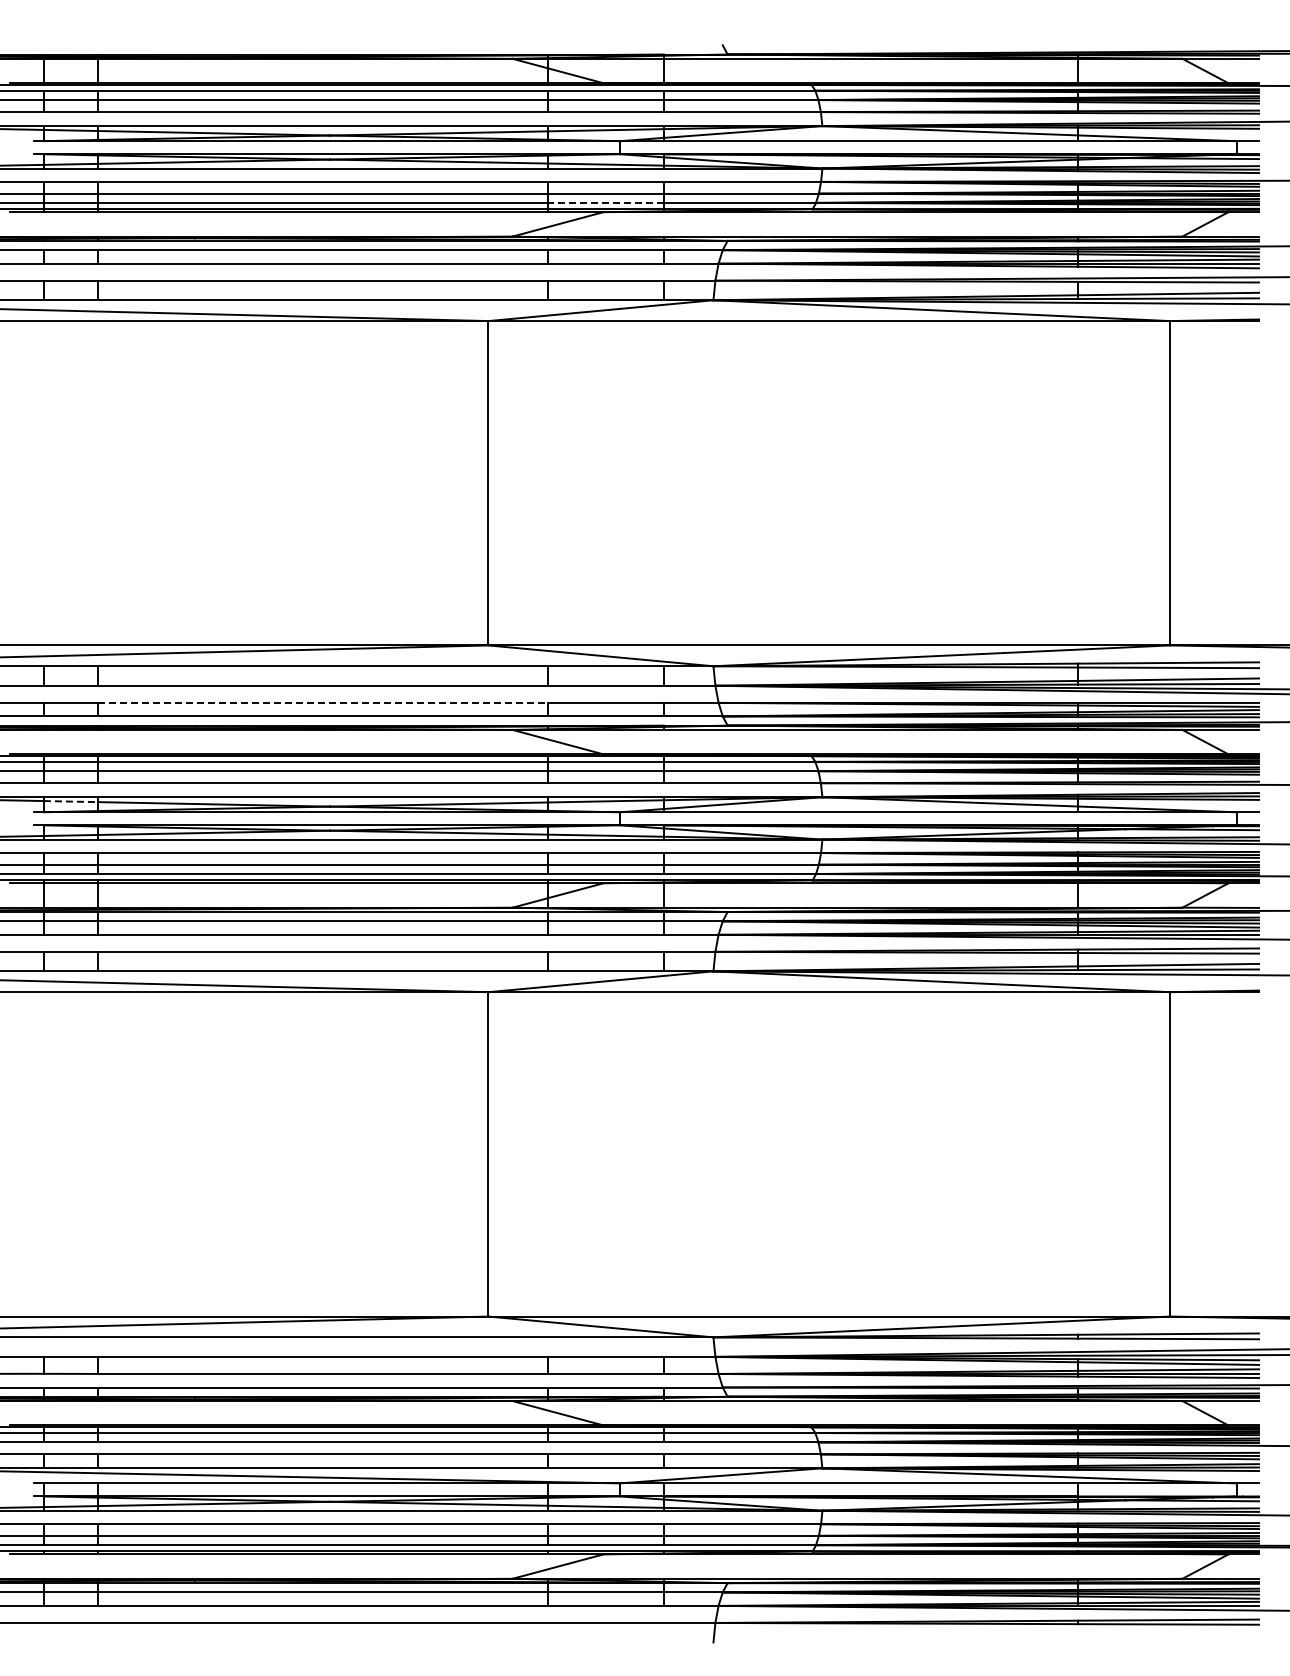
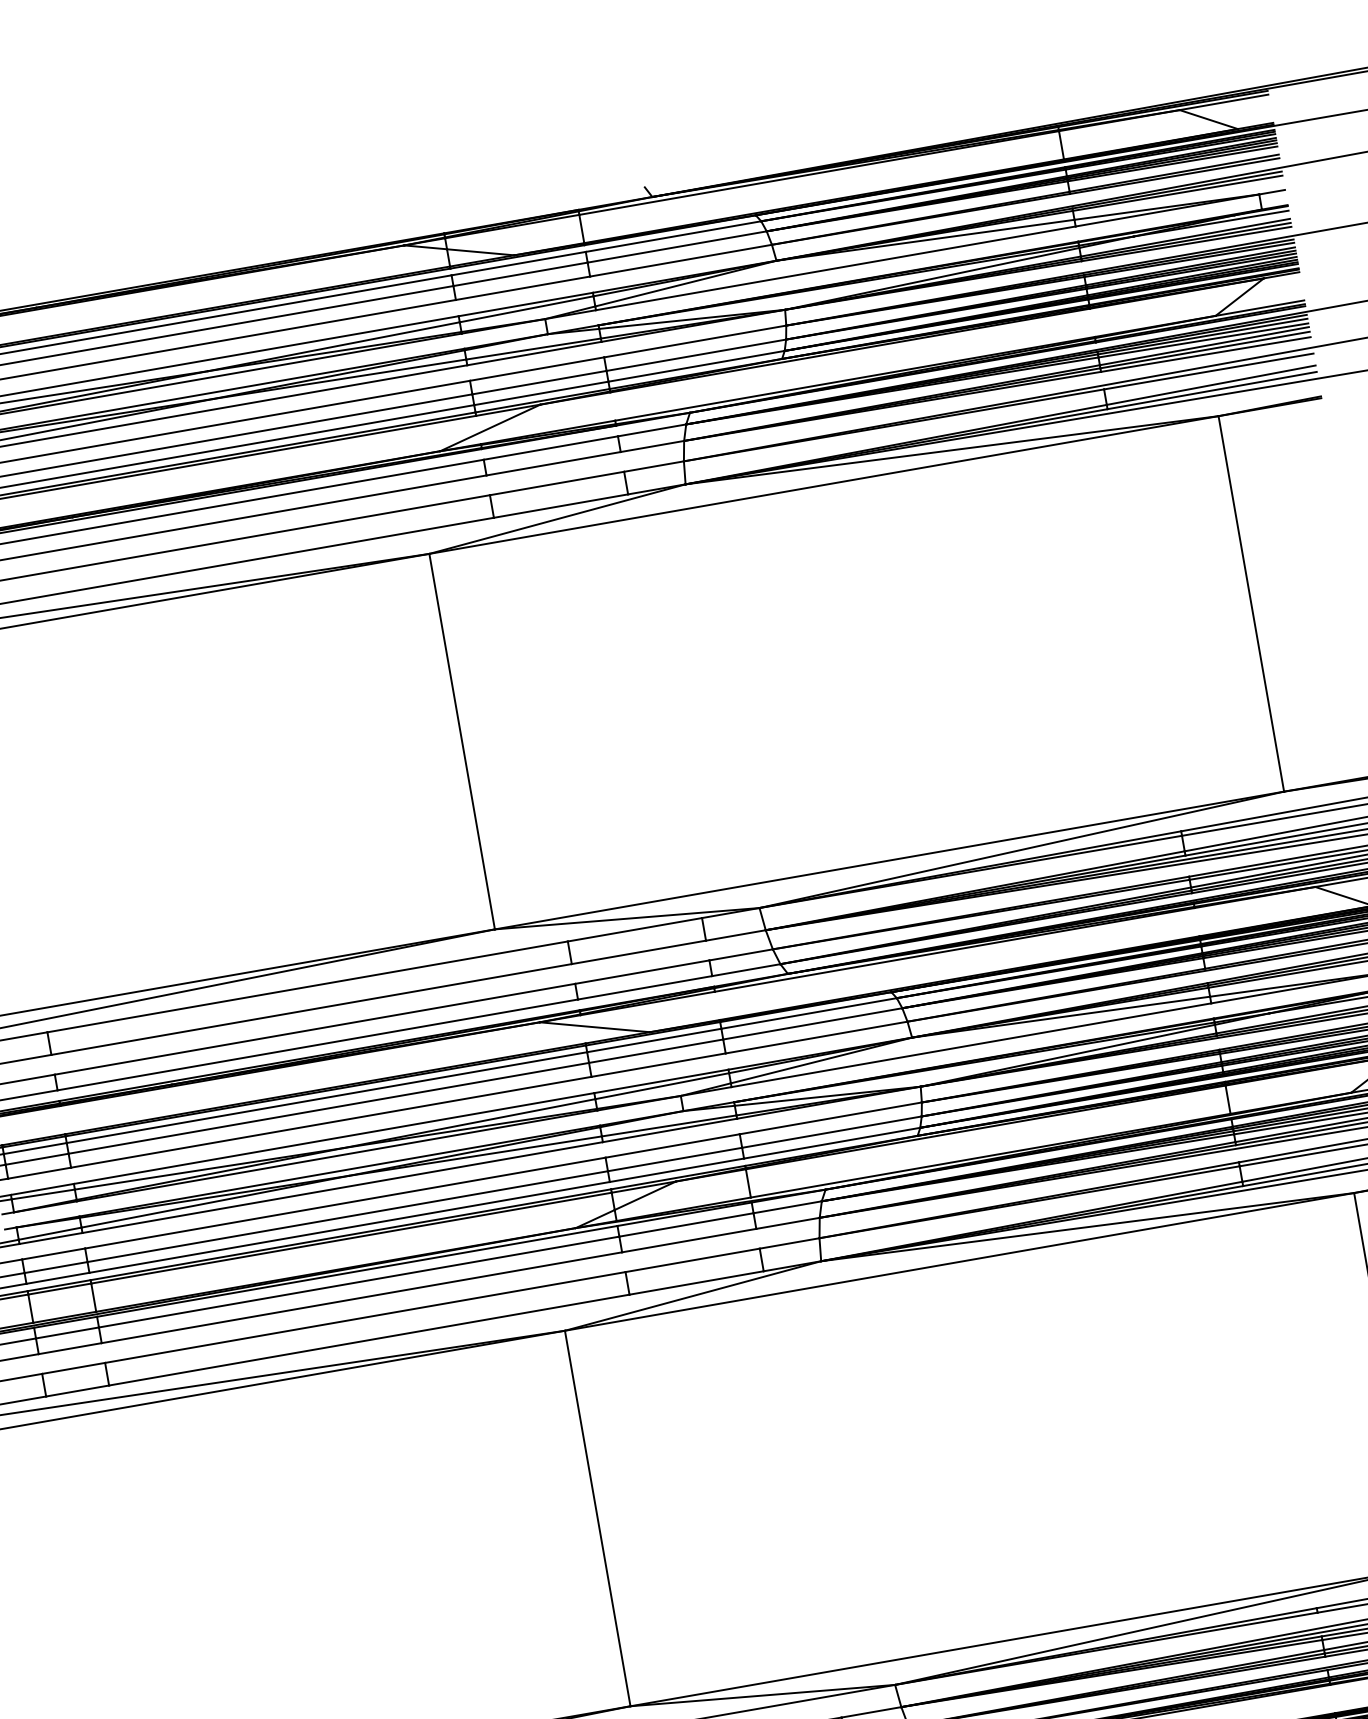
line: (605, 202) -> (540, 392), dashed -> solid
line: (323, 702) -> (315, 1028), dashed -> solid
line: (71, 801) -> (43, 1194), dashed -> solid

